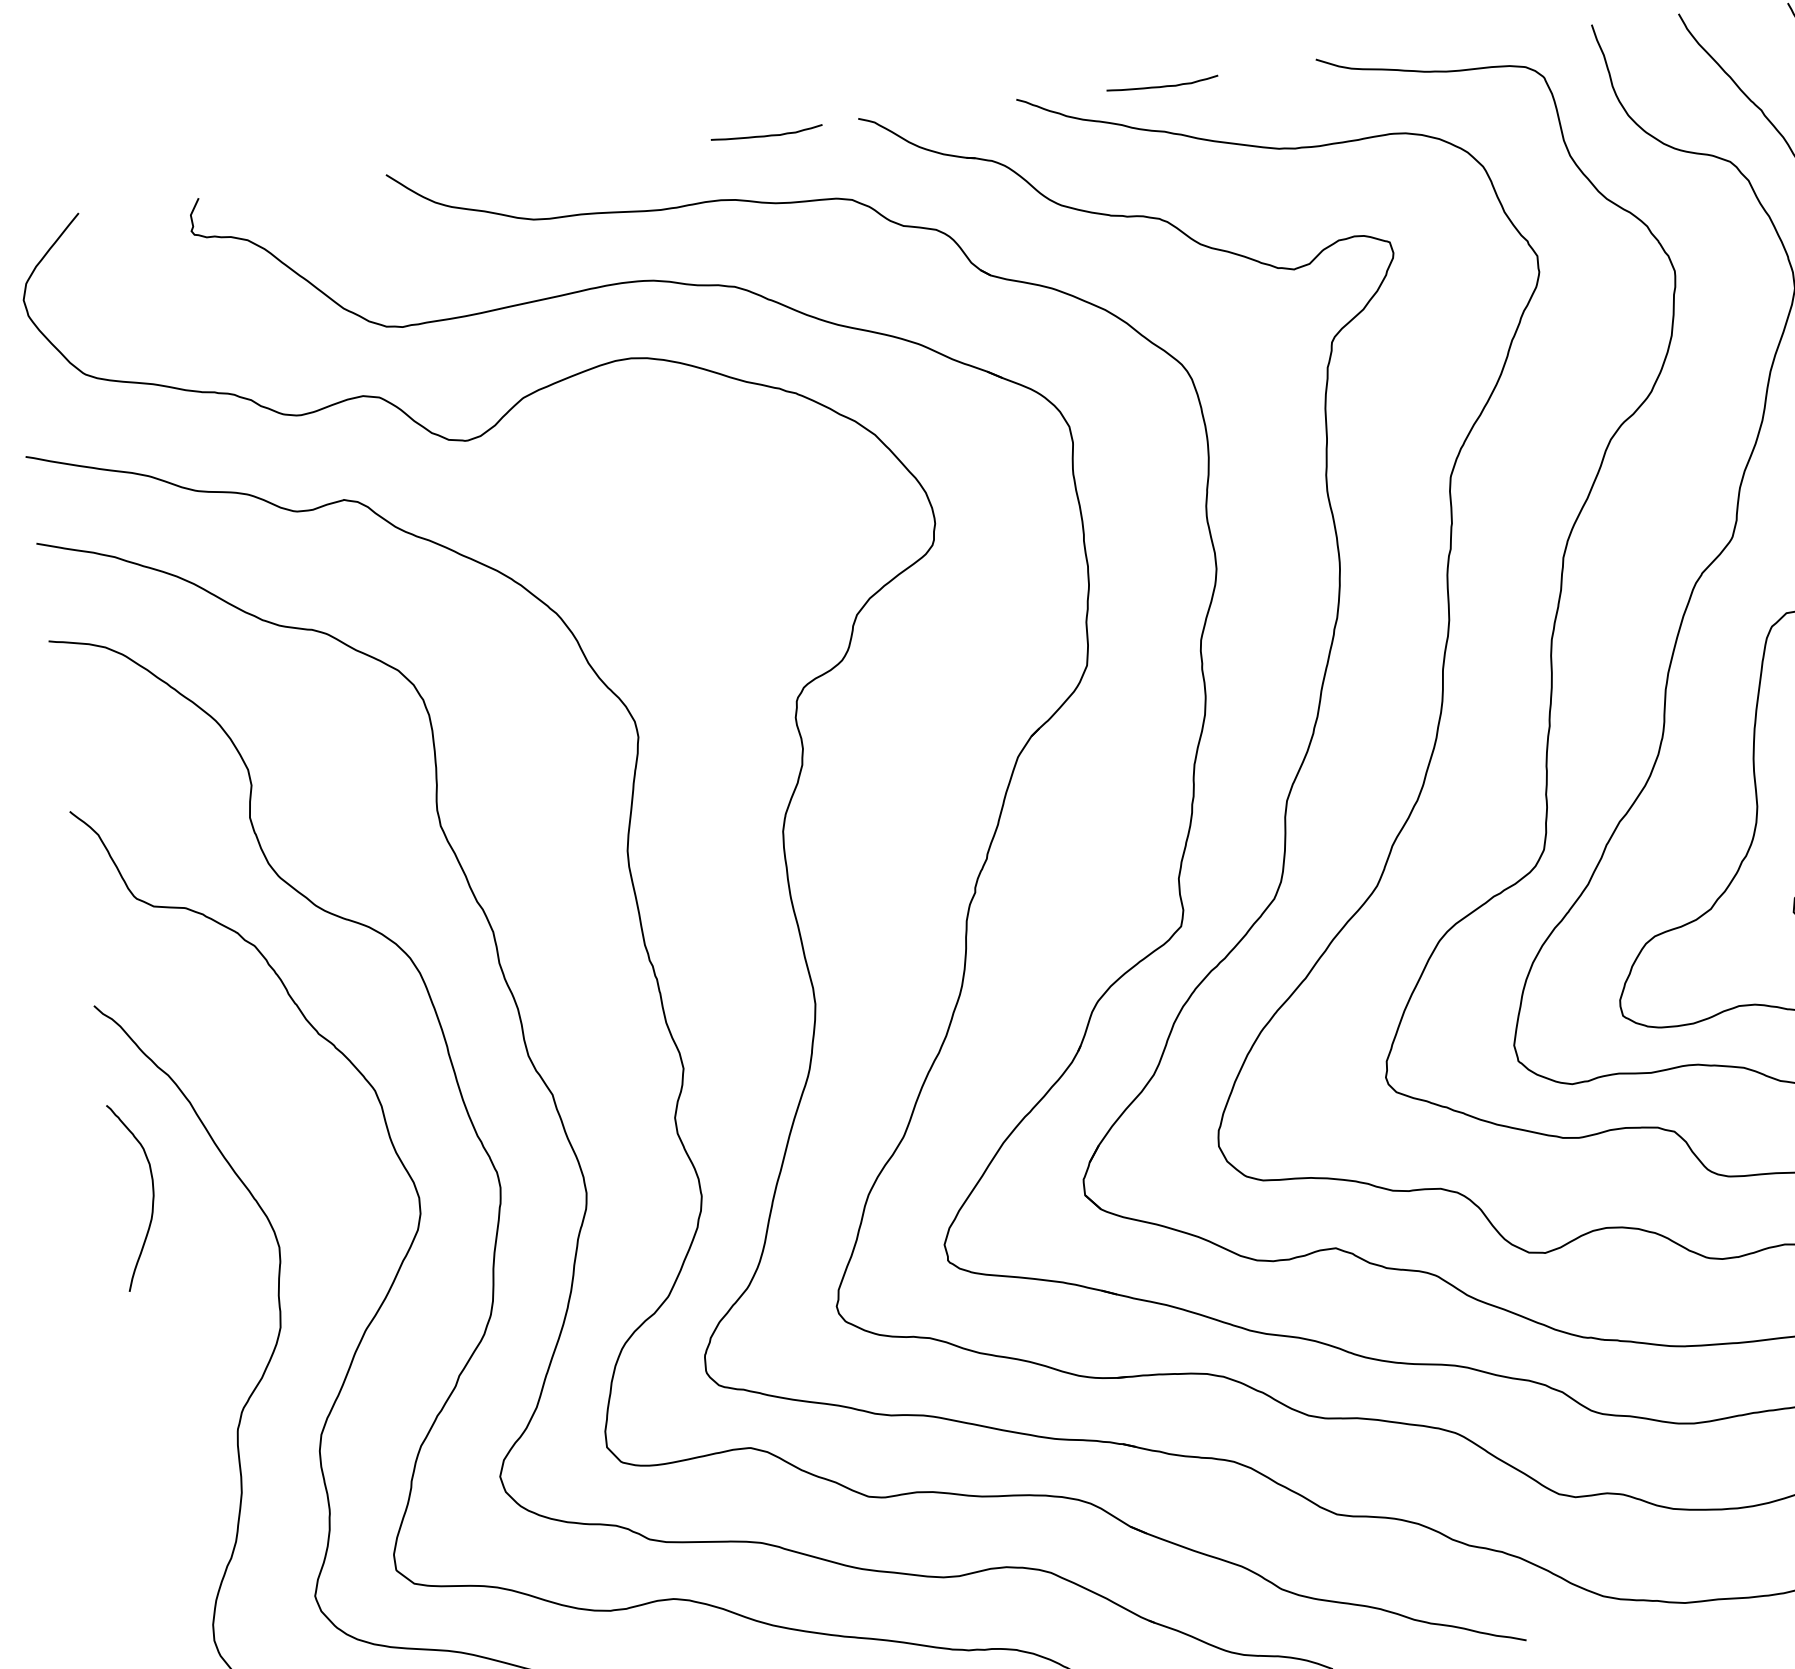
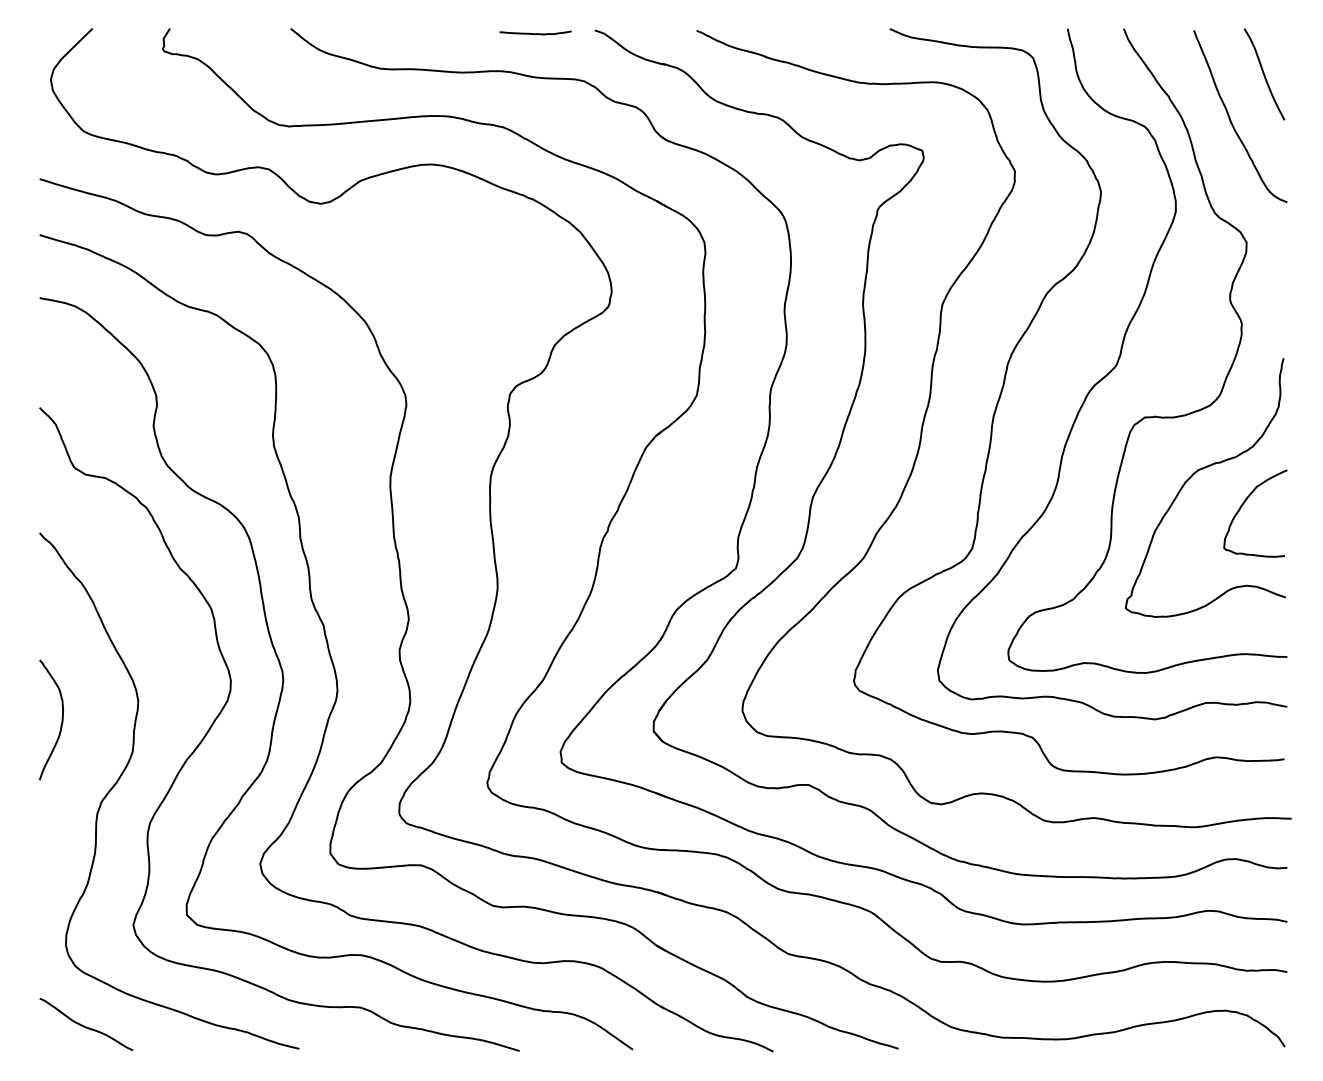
curve: (1162, 85) -> (790, 33), removed
curve: (151, 1193) -> (61, 719), moved

